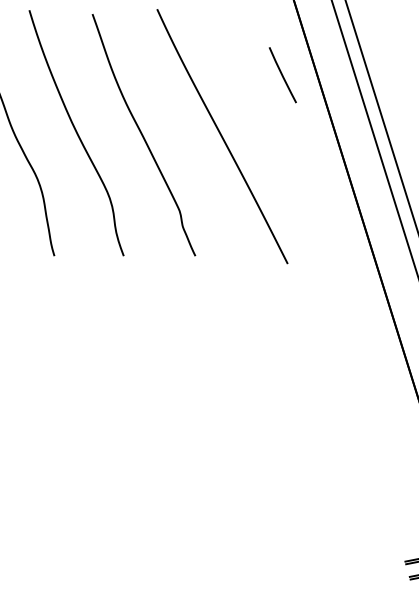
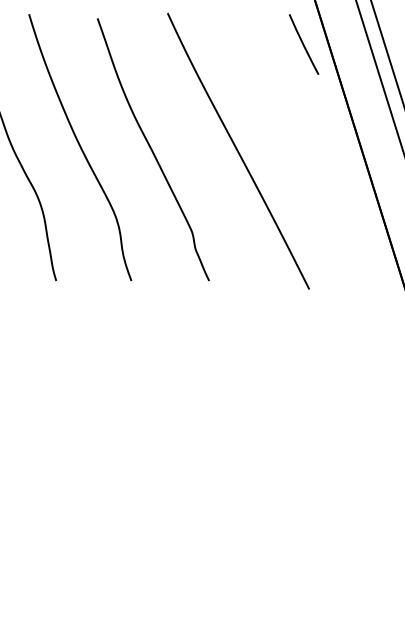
line: (282, 75) -> (303, 44), moved

